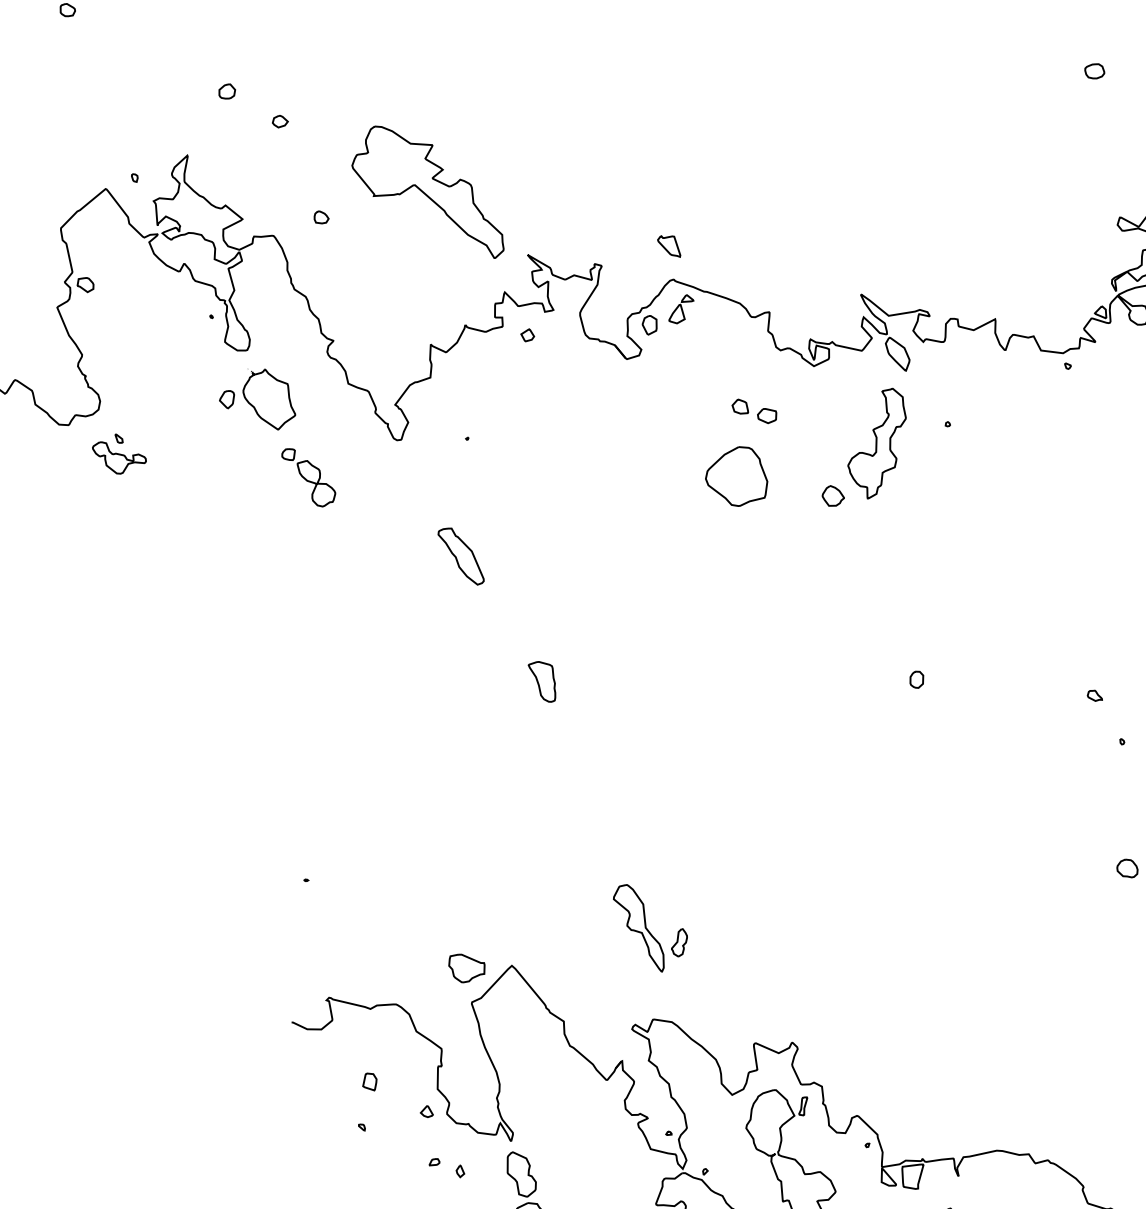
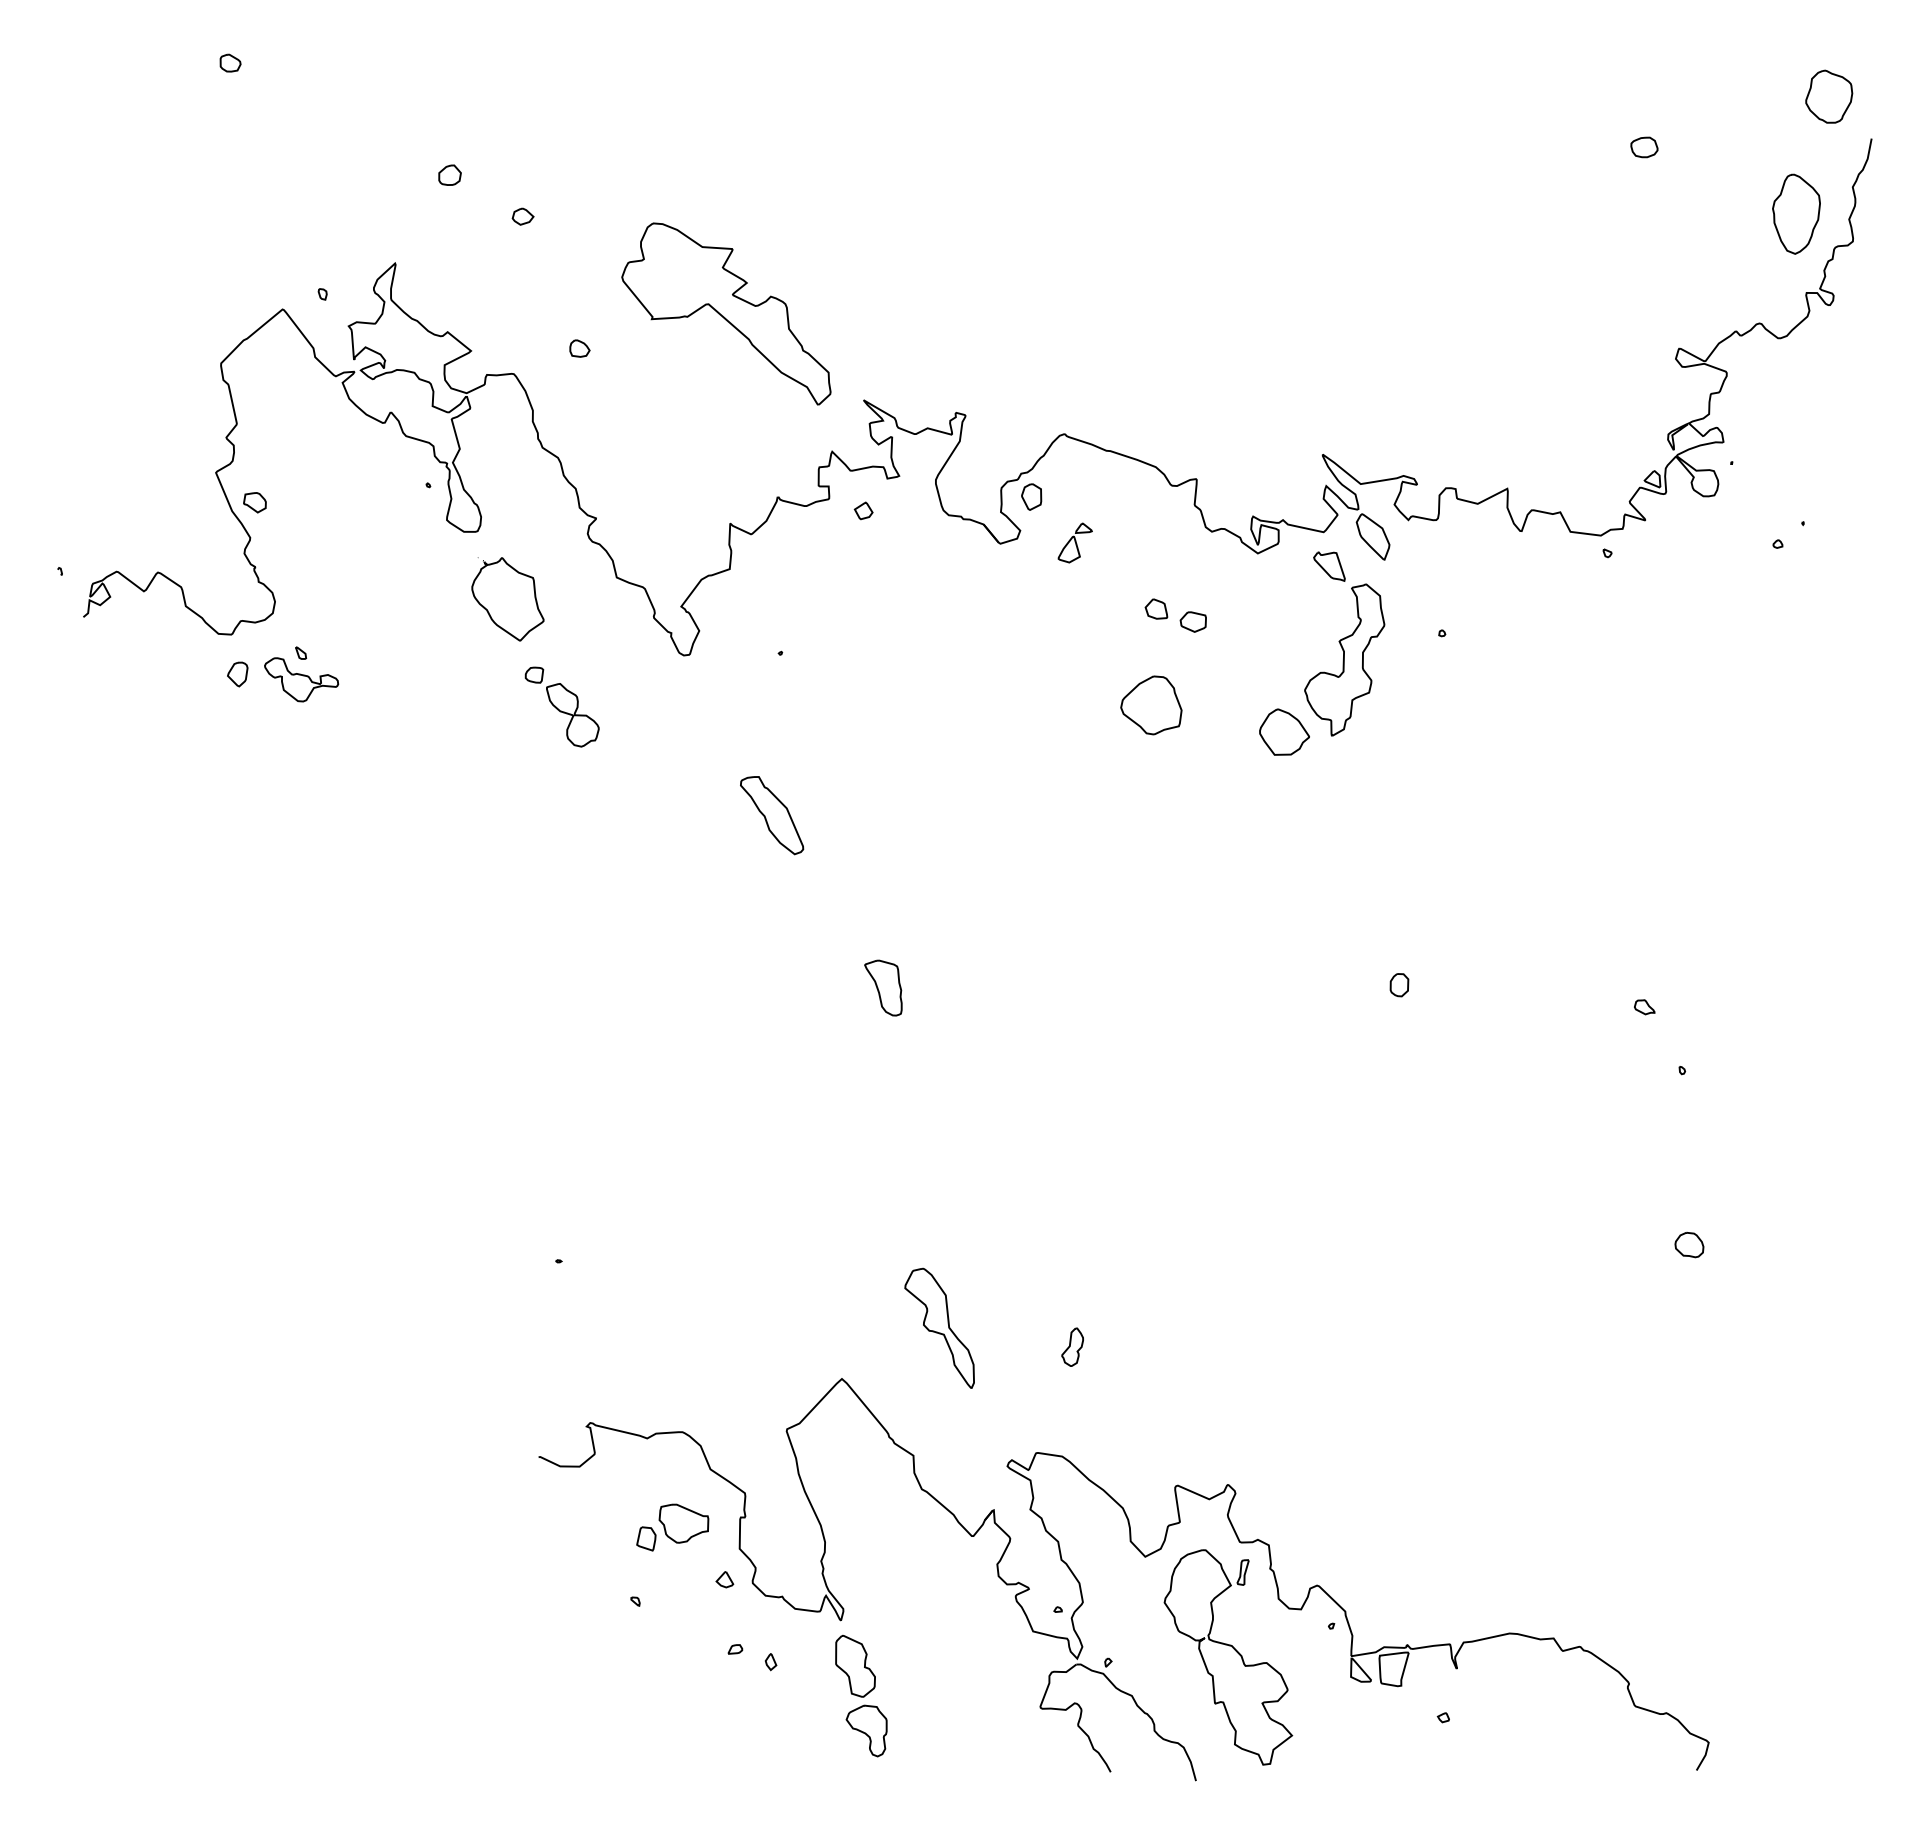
part: (669, 246) -> (1329, 566), moved
part: (85, 284) -> (254, 502), moved
part: (680, 308) -> (1074, 542), moved
part: (226, 399) -> (237, 674), moved
part: (736, 476) -> (1151, 705), size x0.71
part: (833, 495) -> (1284, 731), size x1.67
part: (638, 927) -> (939, 1327), moved
part: (466, 968) -> (683, 1523), moved

